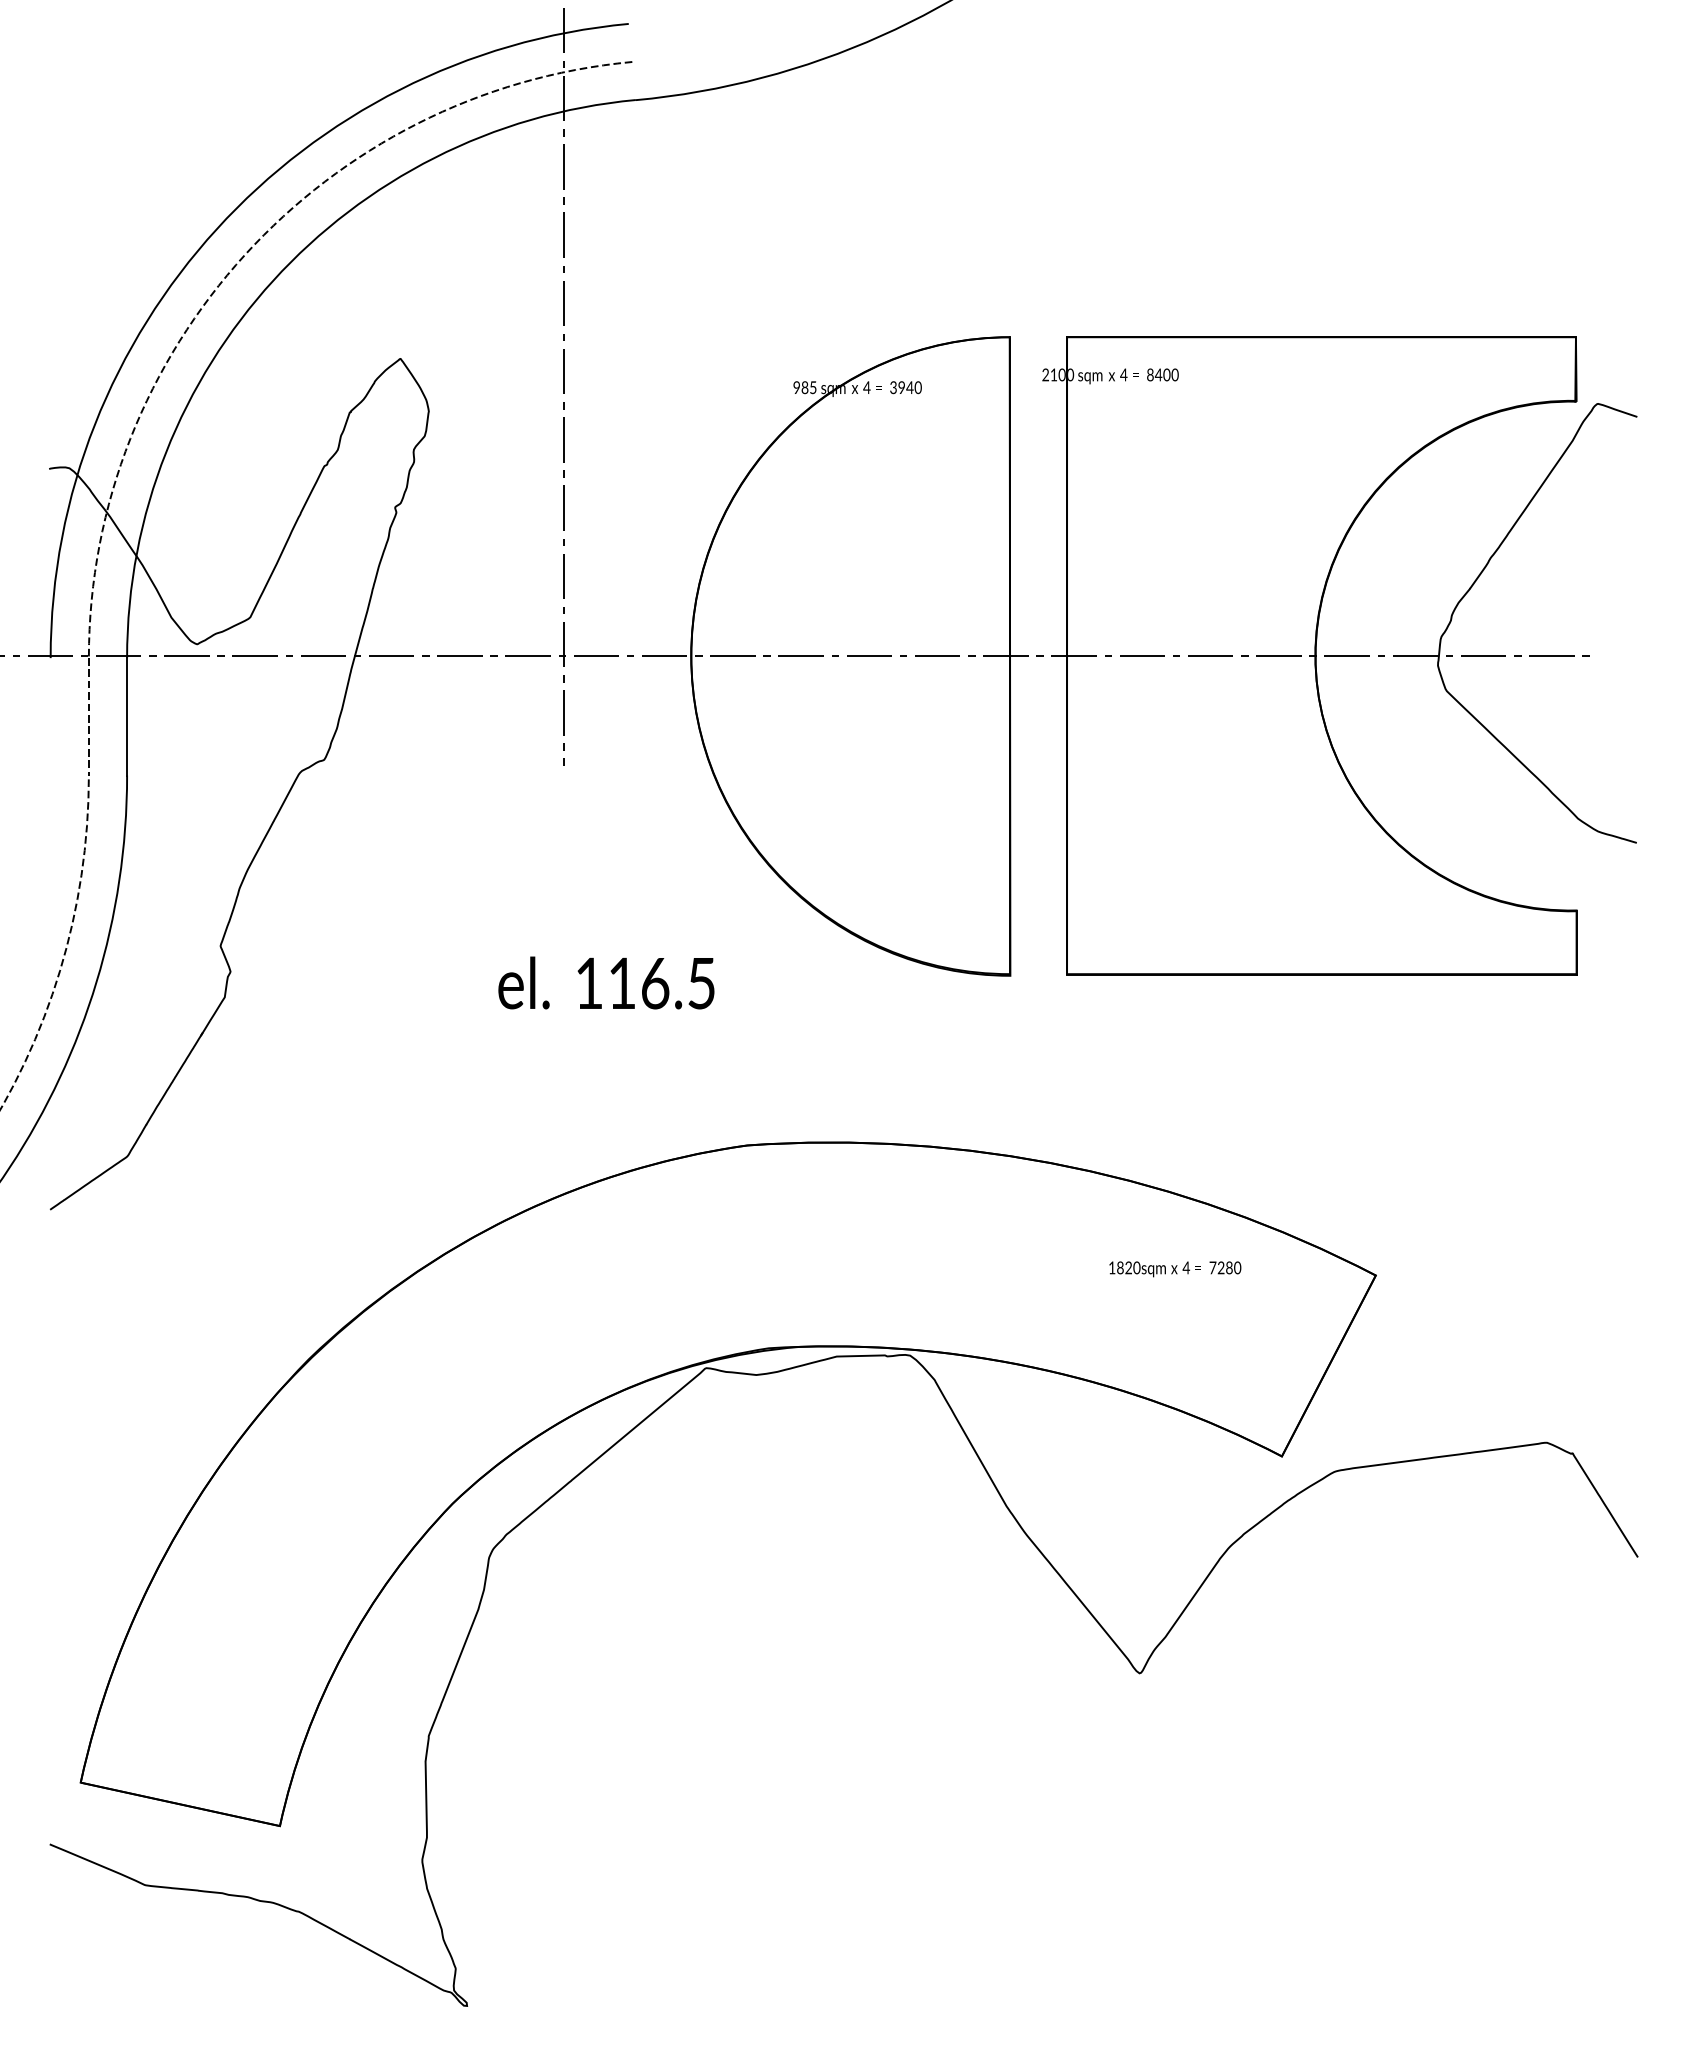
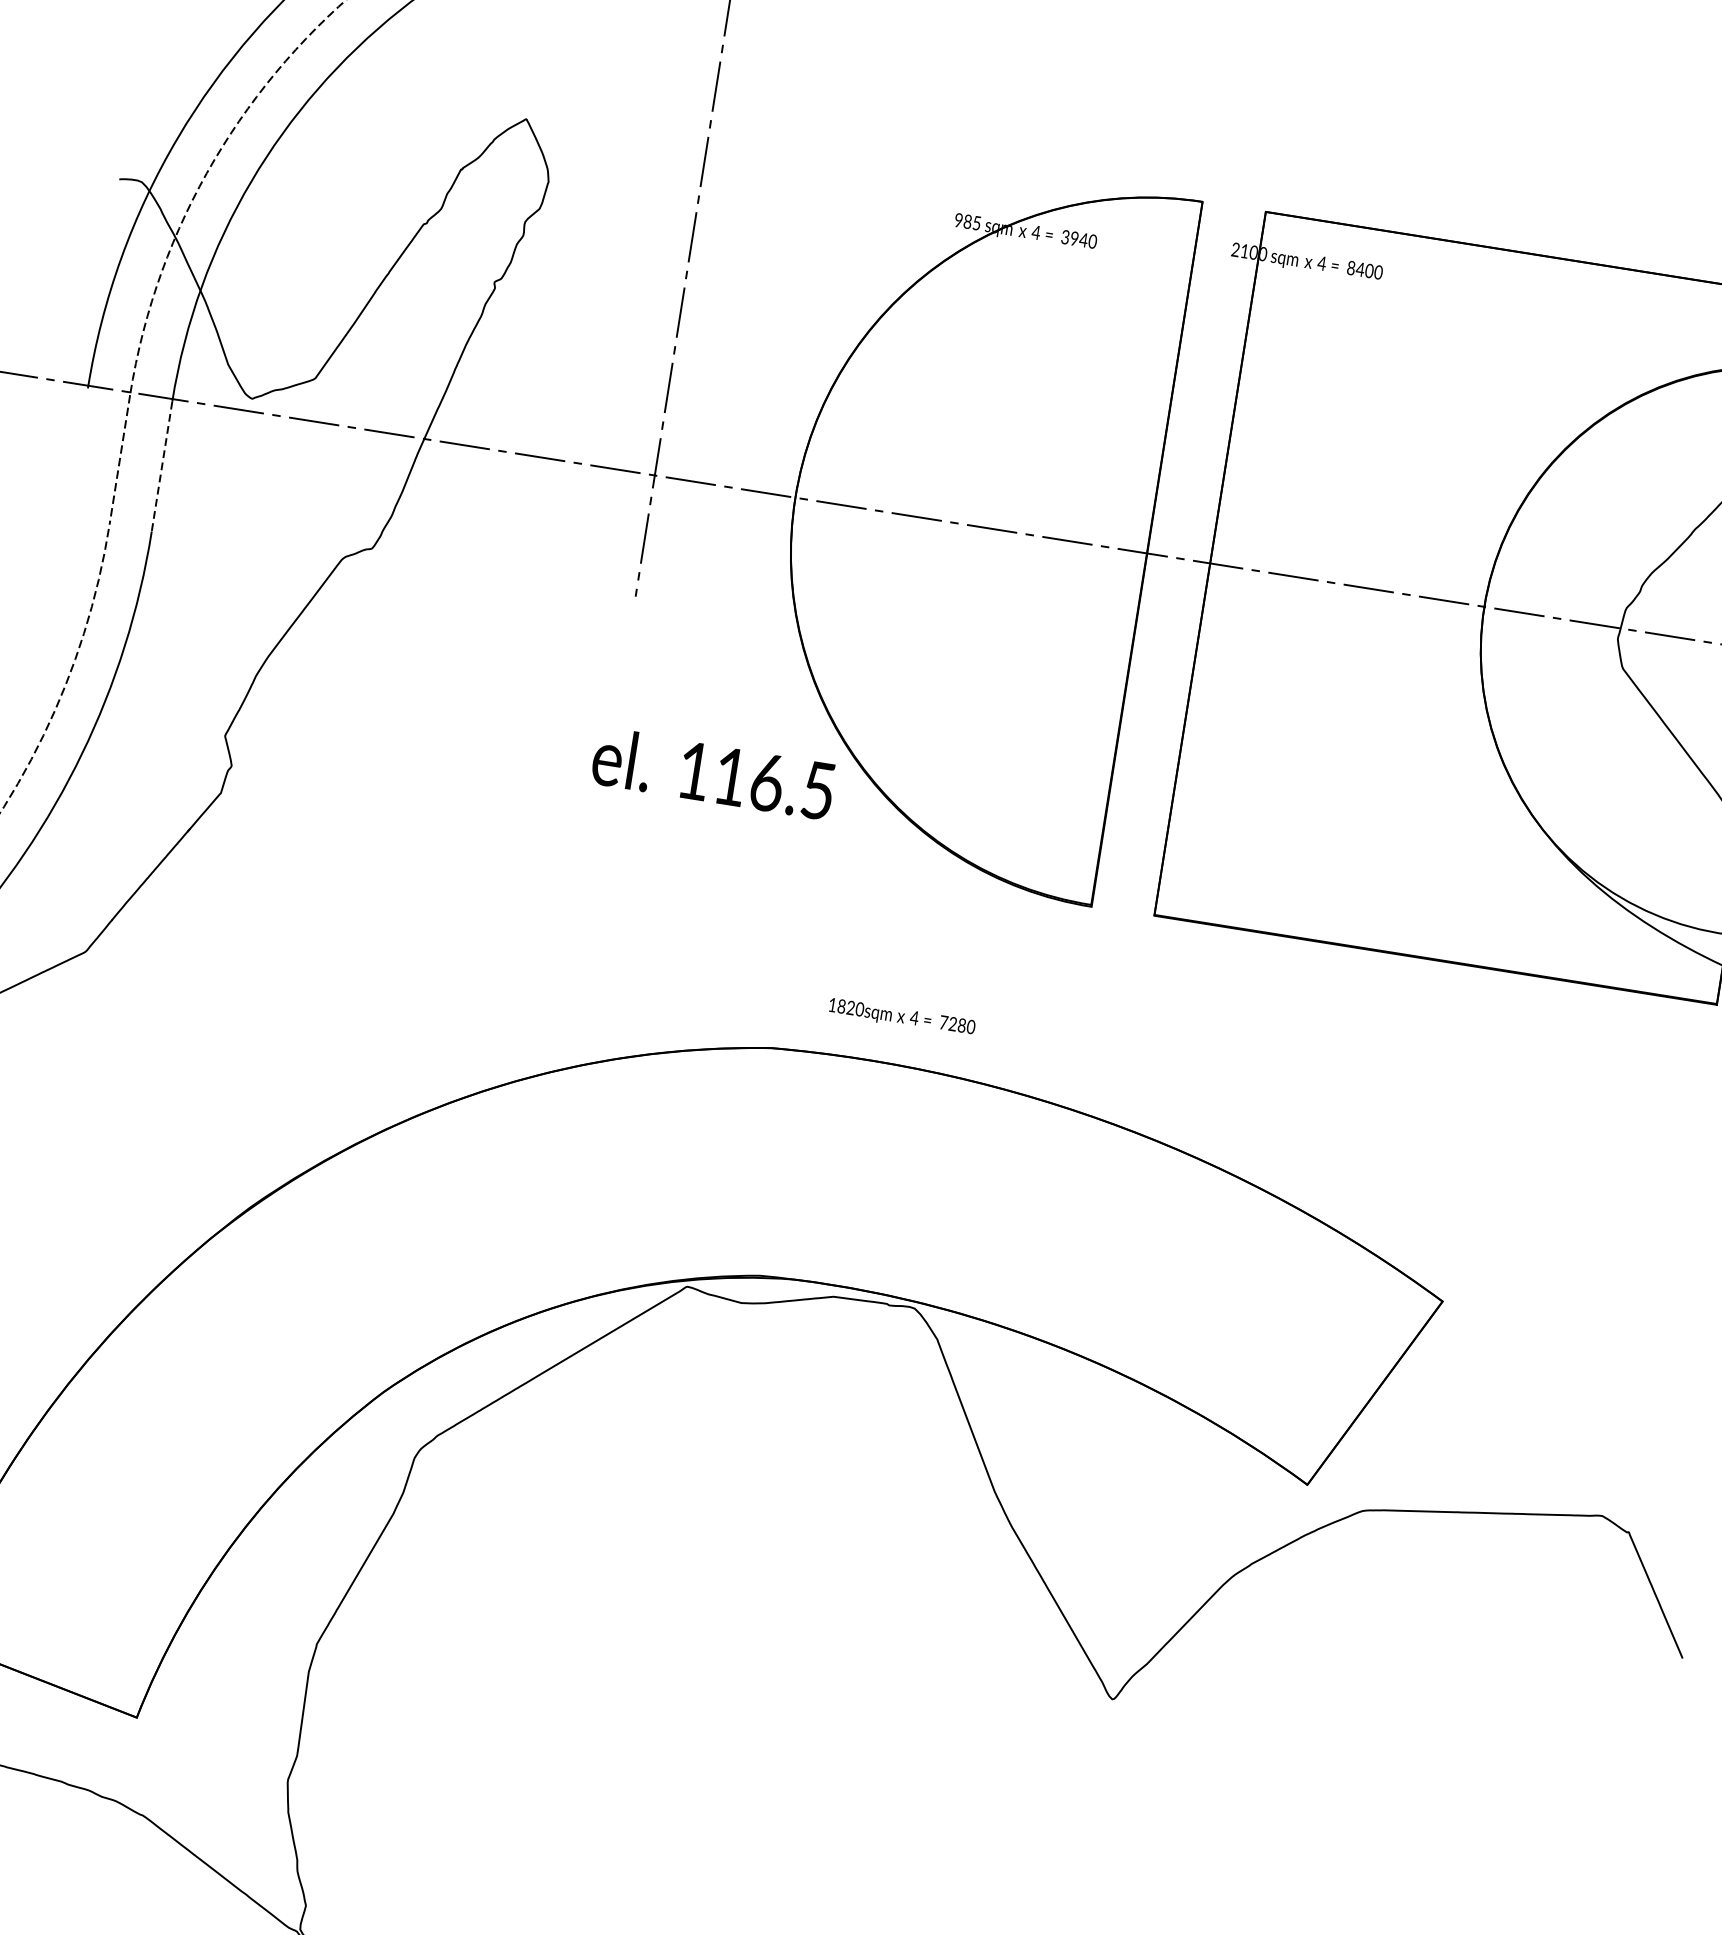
line: (127, 716) -> (162, 466), solid -> dashed
text: (606, 982) -> (713, 773), moved
text: (1175, 1269) -> (902, 1017), moved

